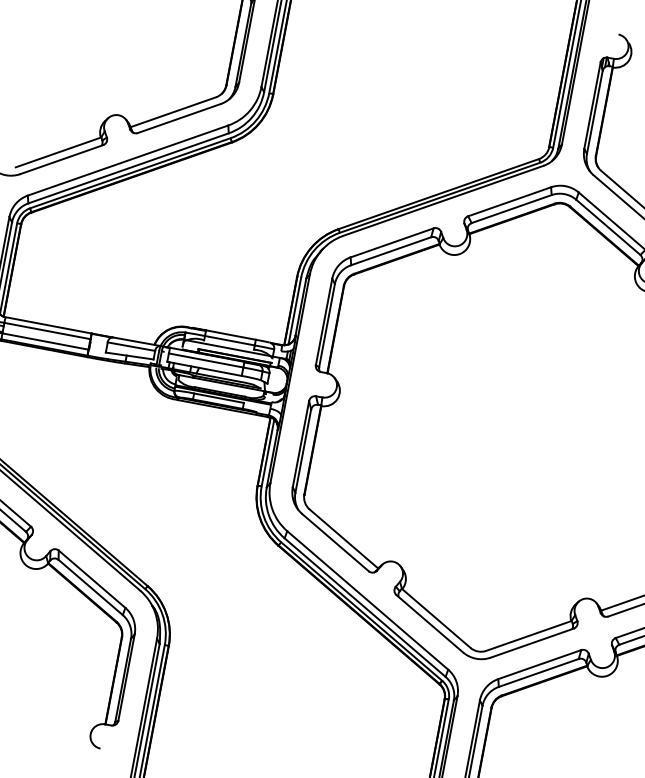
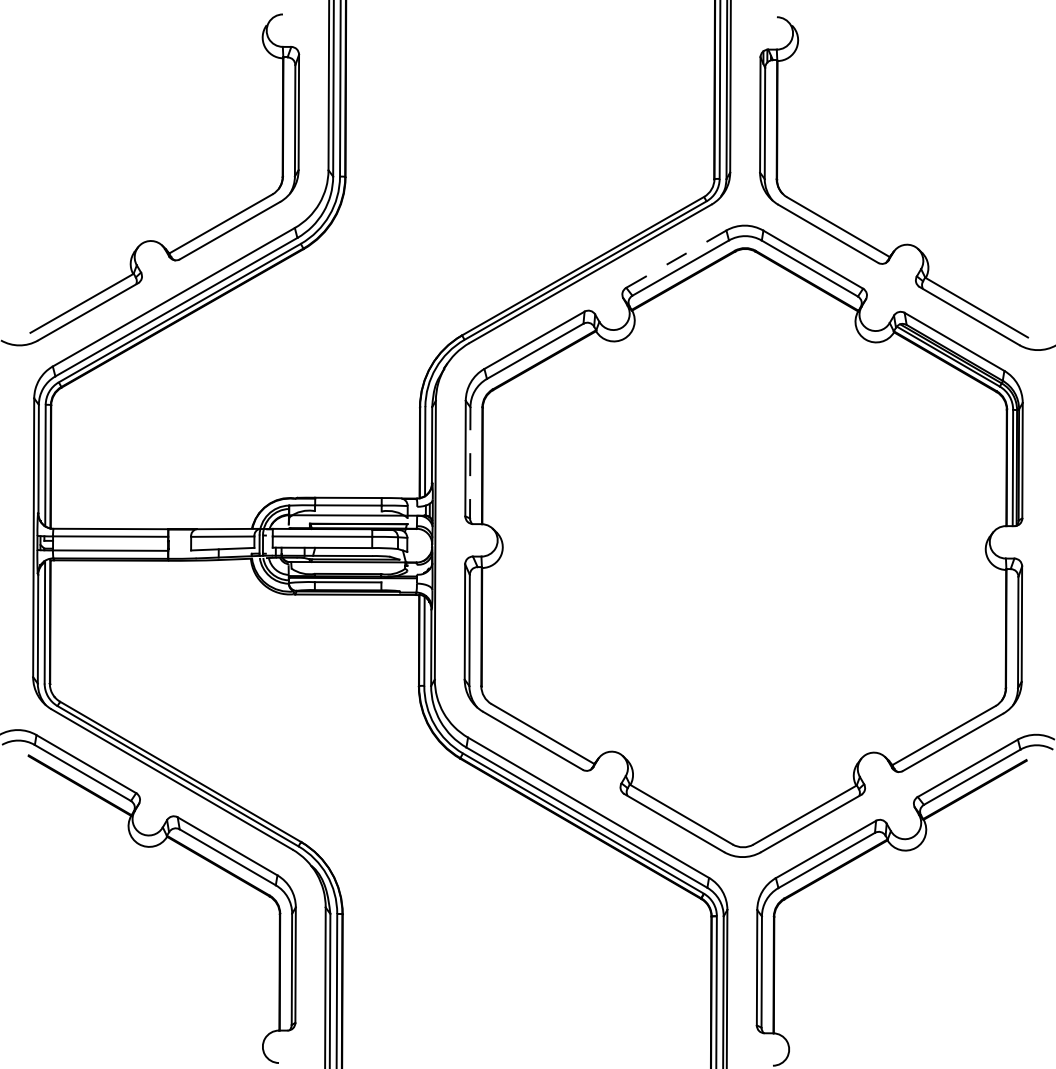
line: (509, 202) -> (676, 259), solid -> dashed
line: (327, 325) -> (470, 462), solid -> dashed

